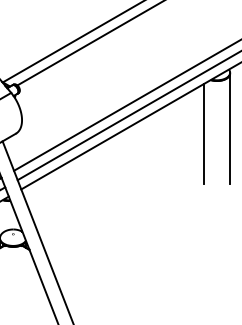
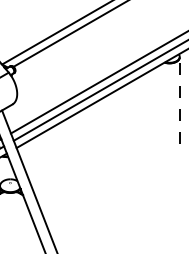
line: (229, 128) -> (179, 100), solid -> dashed
line: (204, 133) -> (159, 104), removed

